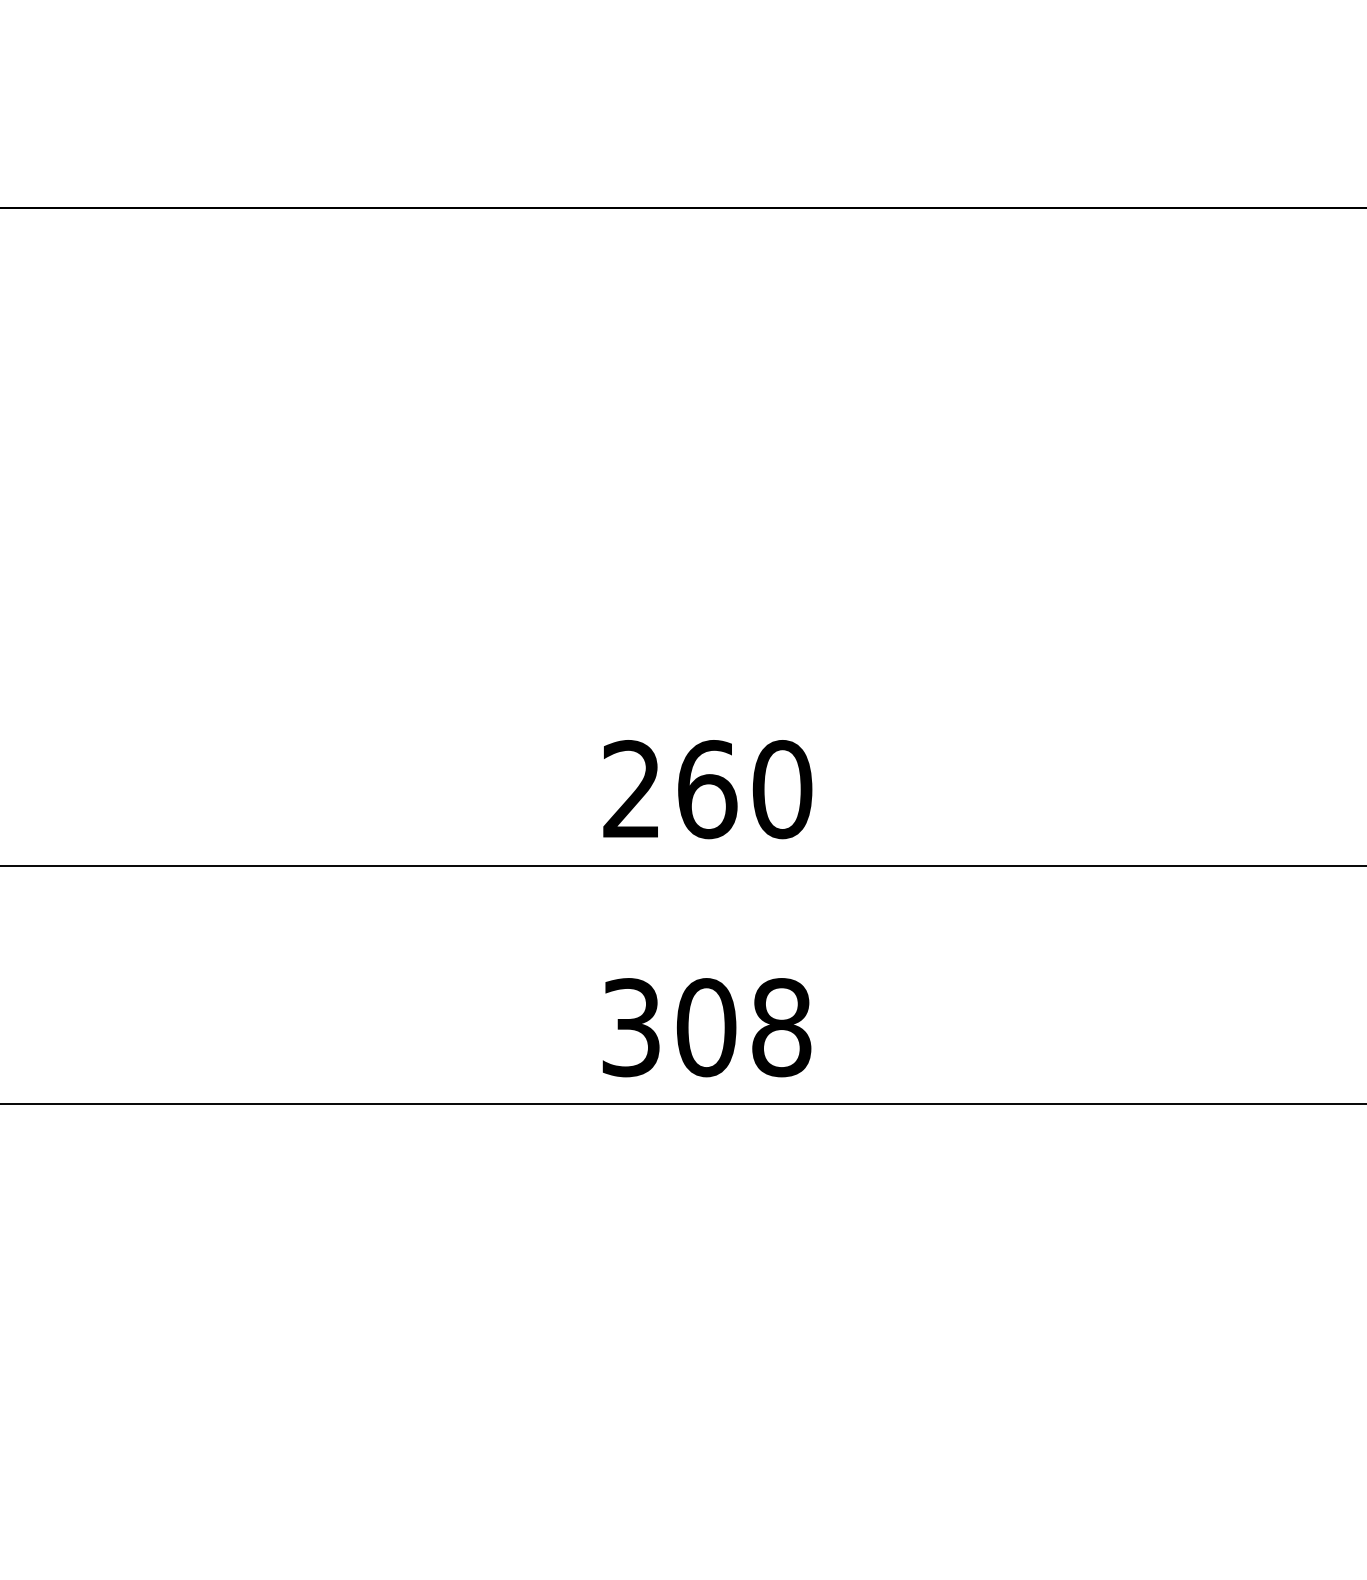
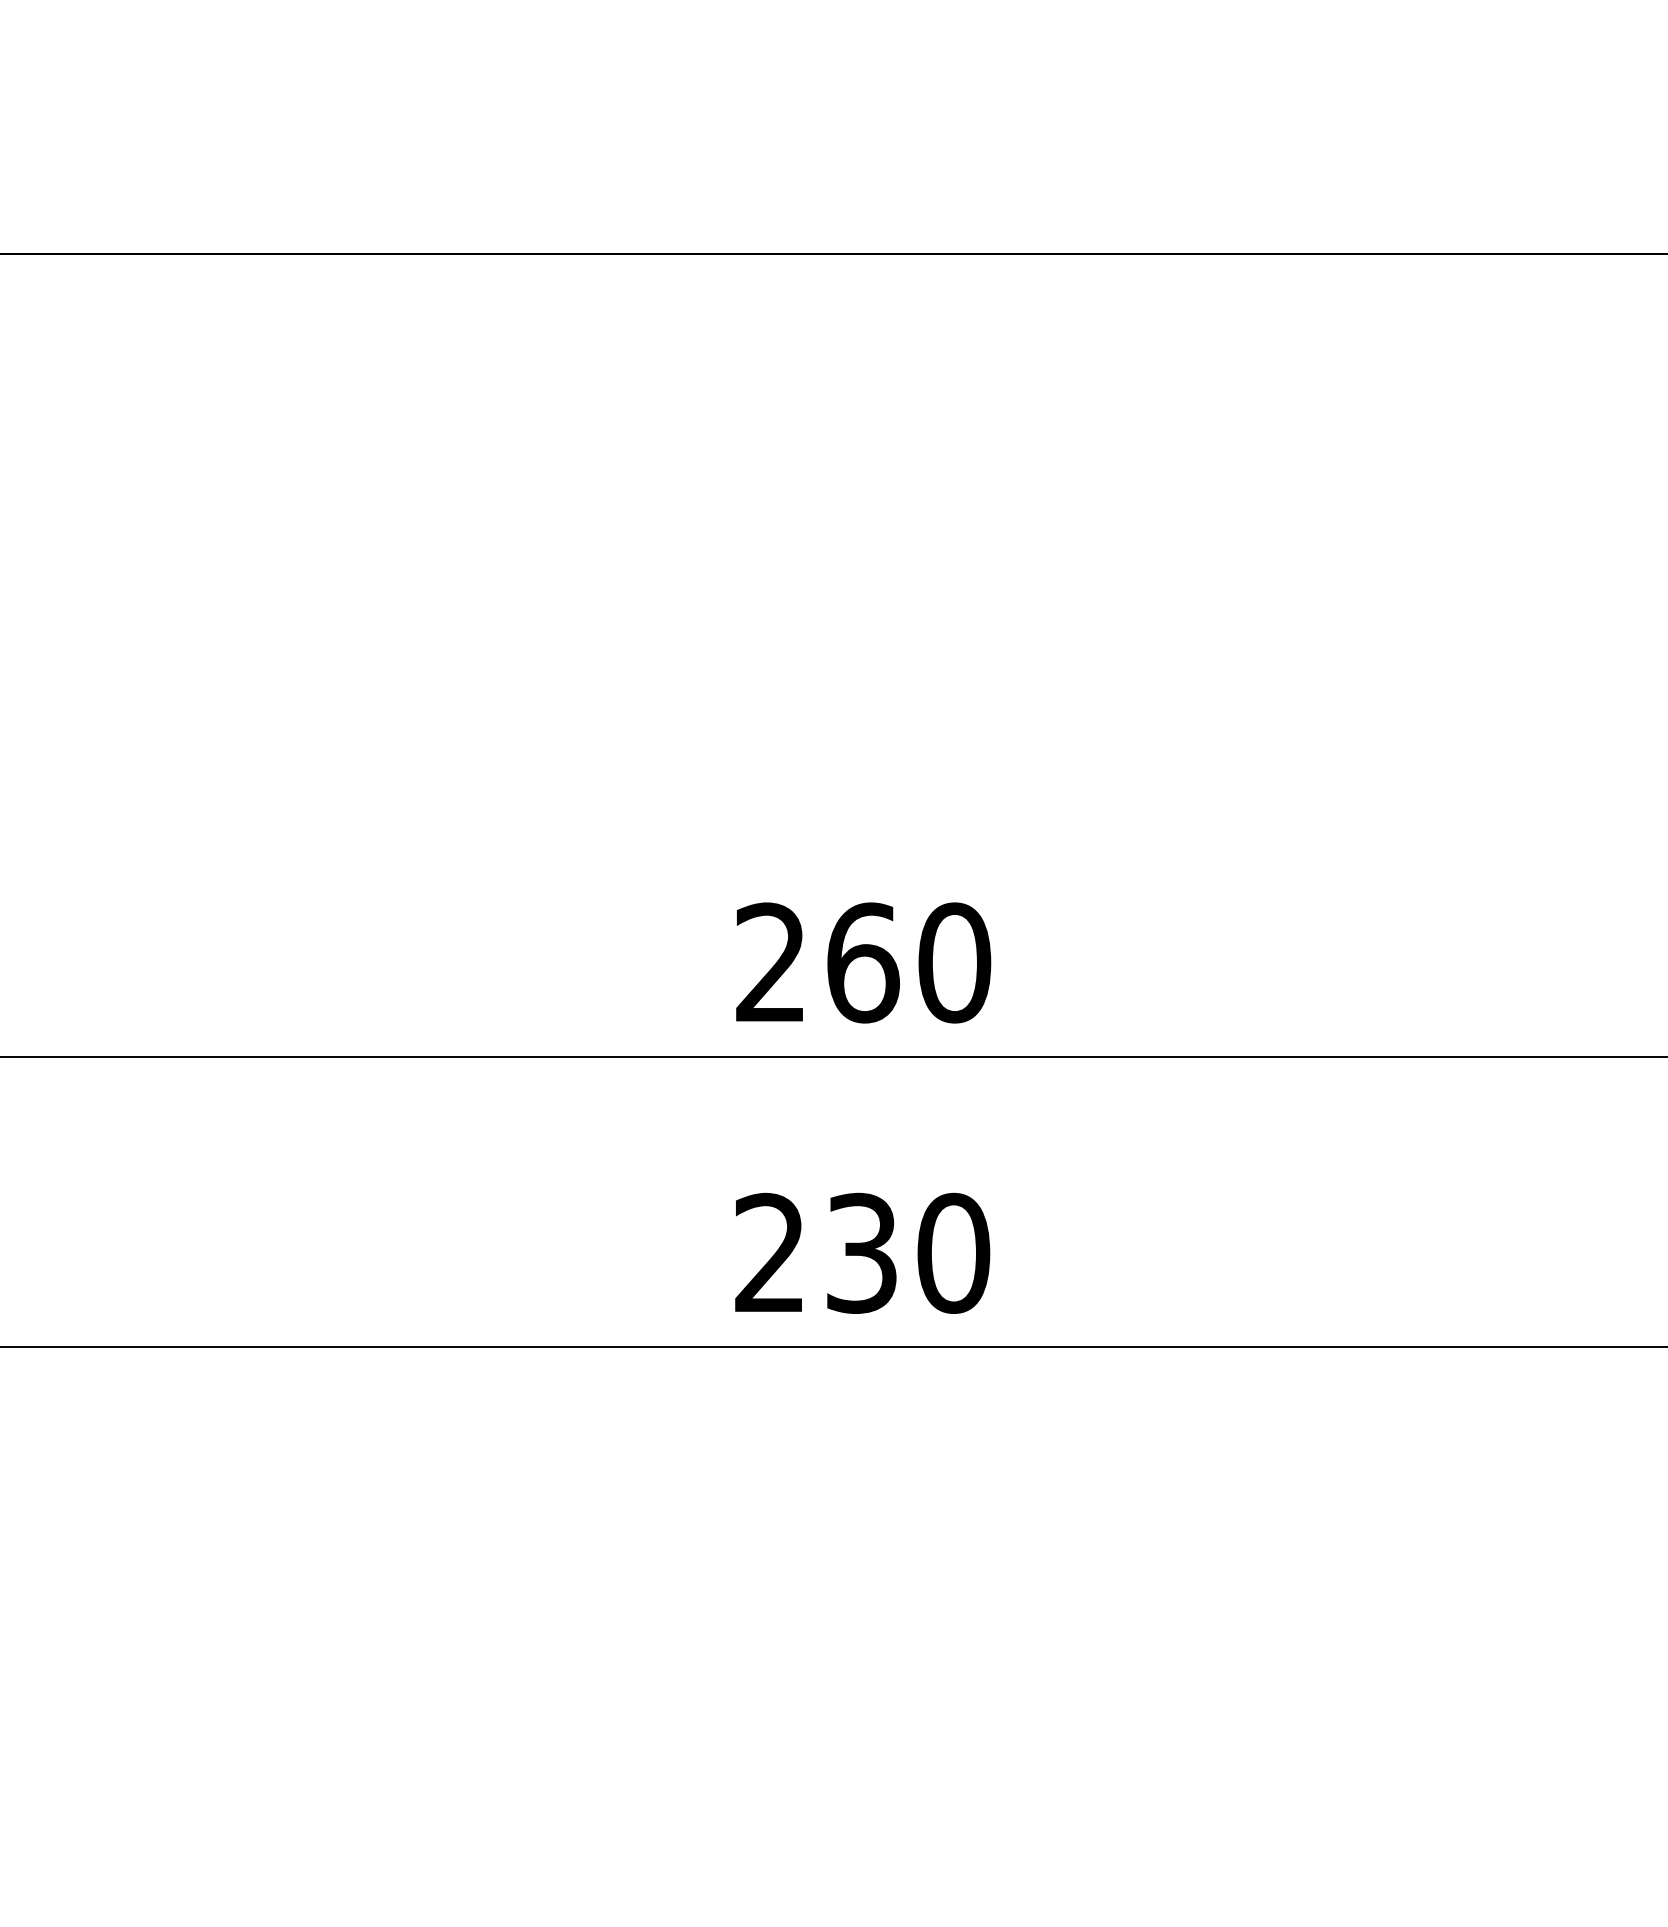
text: (706, 1026) -> (862, 1252), 308 -> 230

